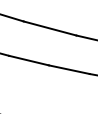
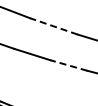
line: (49, 28) -> (53, 26), solid -> dashed
line: (68, 69) -> (68, 65), solid -> dashed

